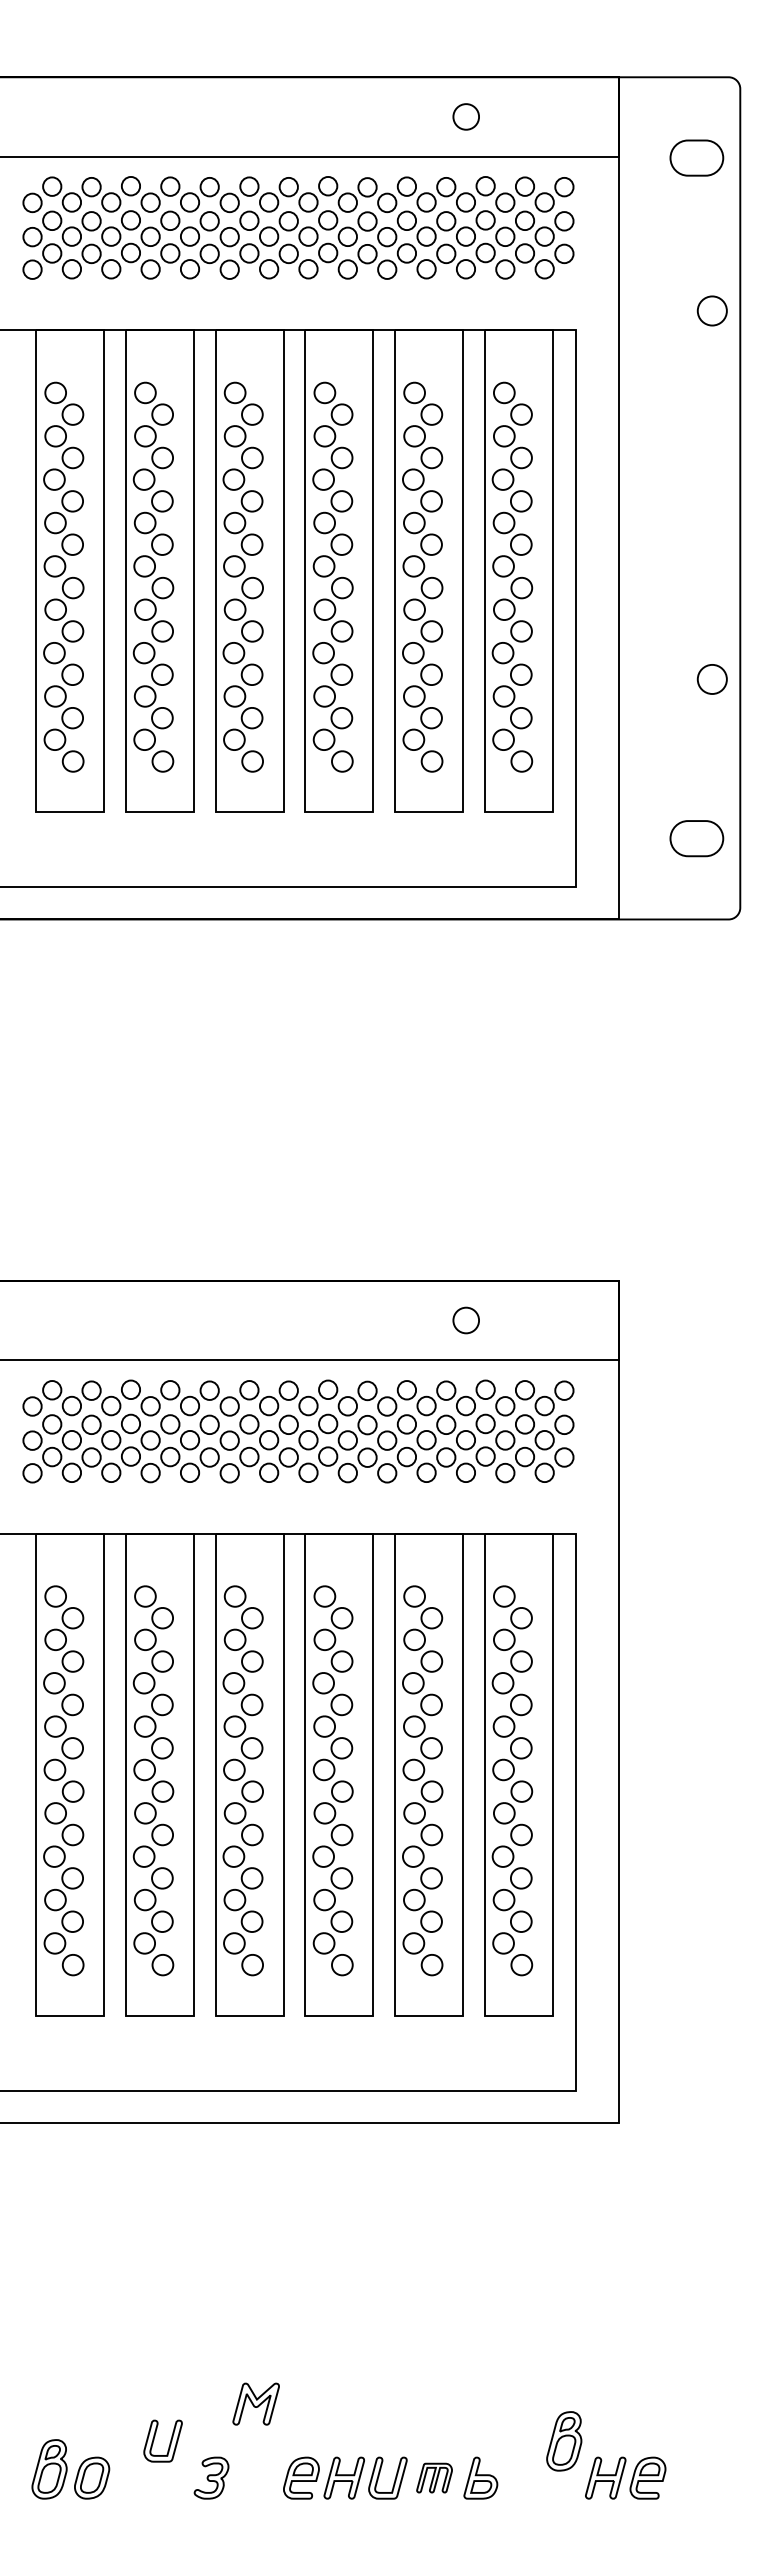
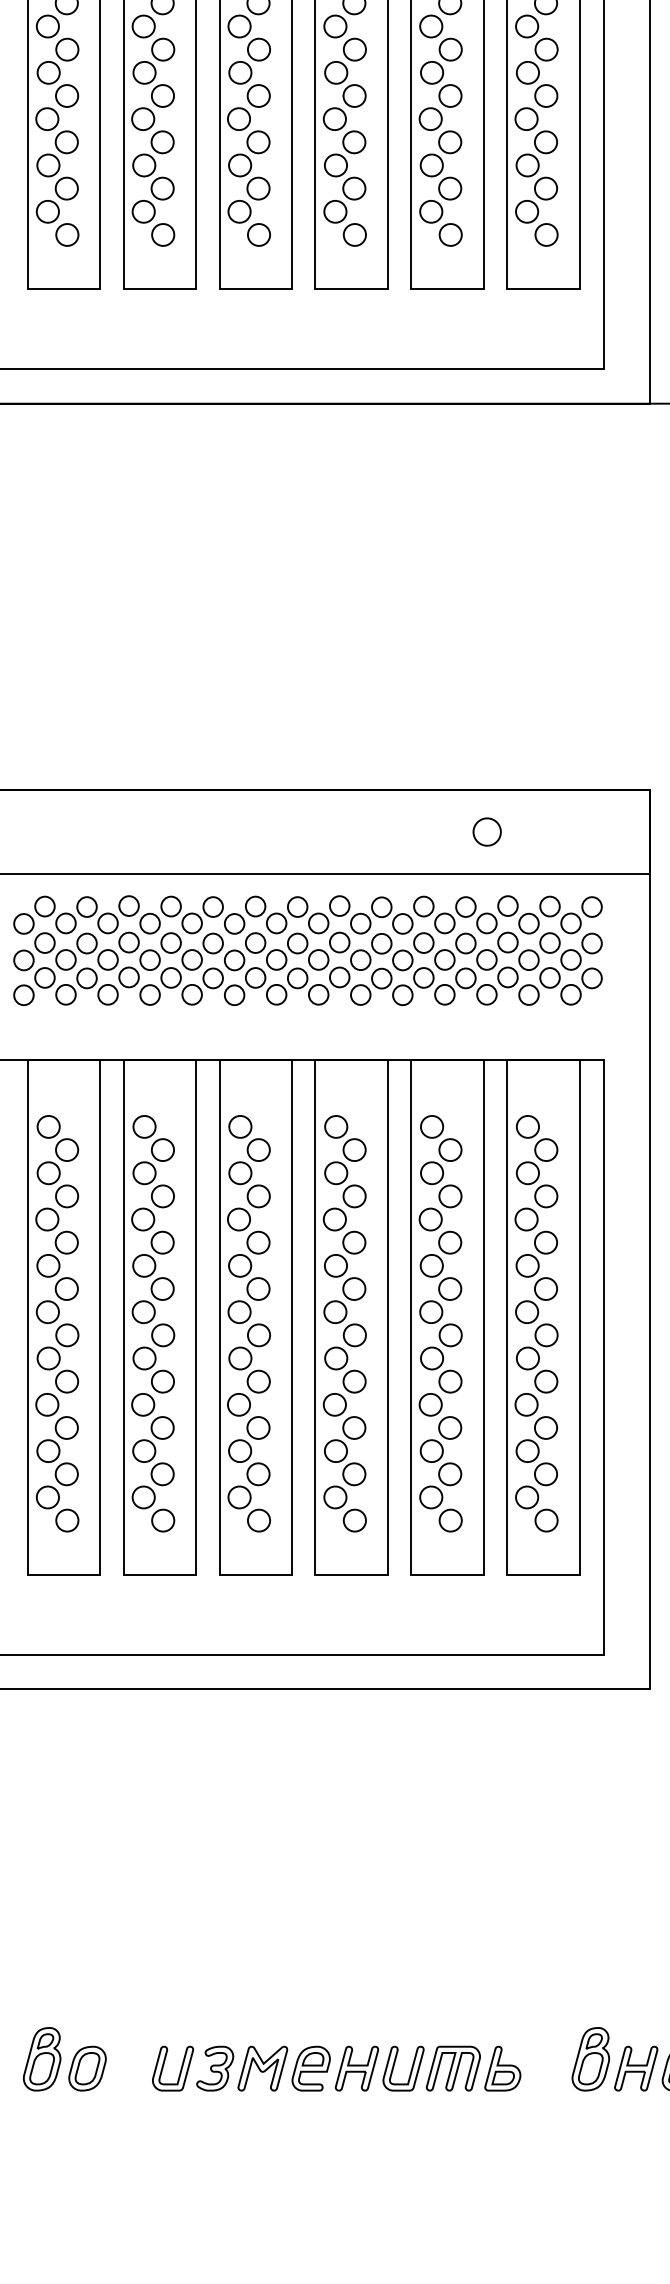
part: (255, 2403) -> (262, 2067), moved
part: (564, 2441) -> (591, 2059), moved
part: (169, 2443) -> (179, 2071), moved
part: (434, 2477) -> (453, 2067), size x1.43

